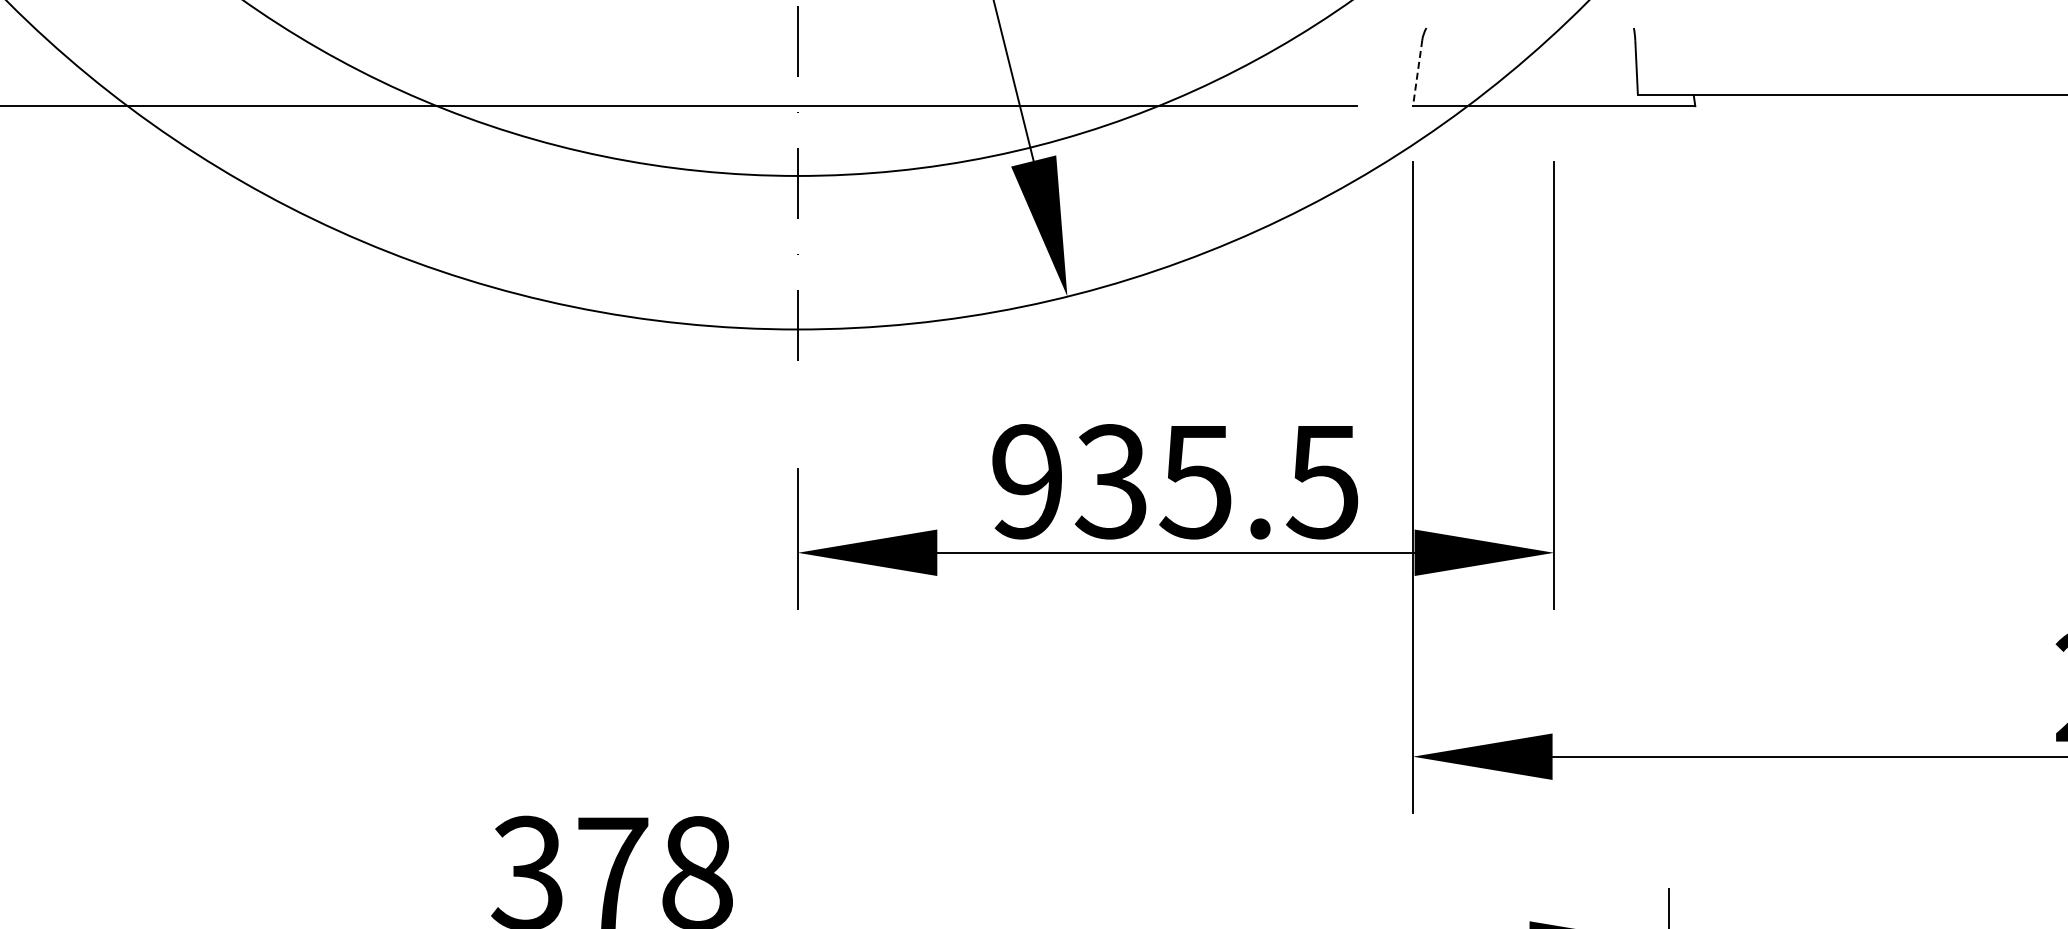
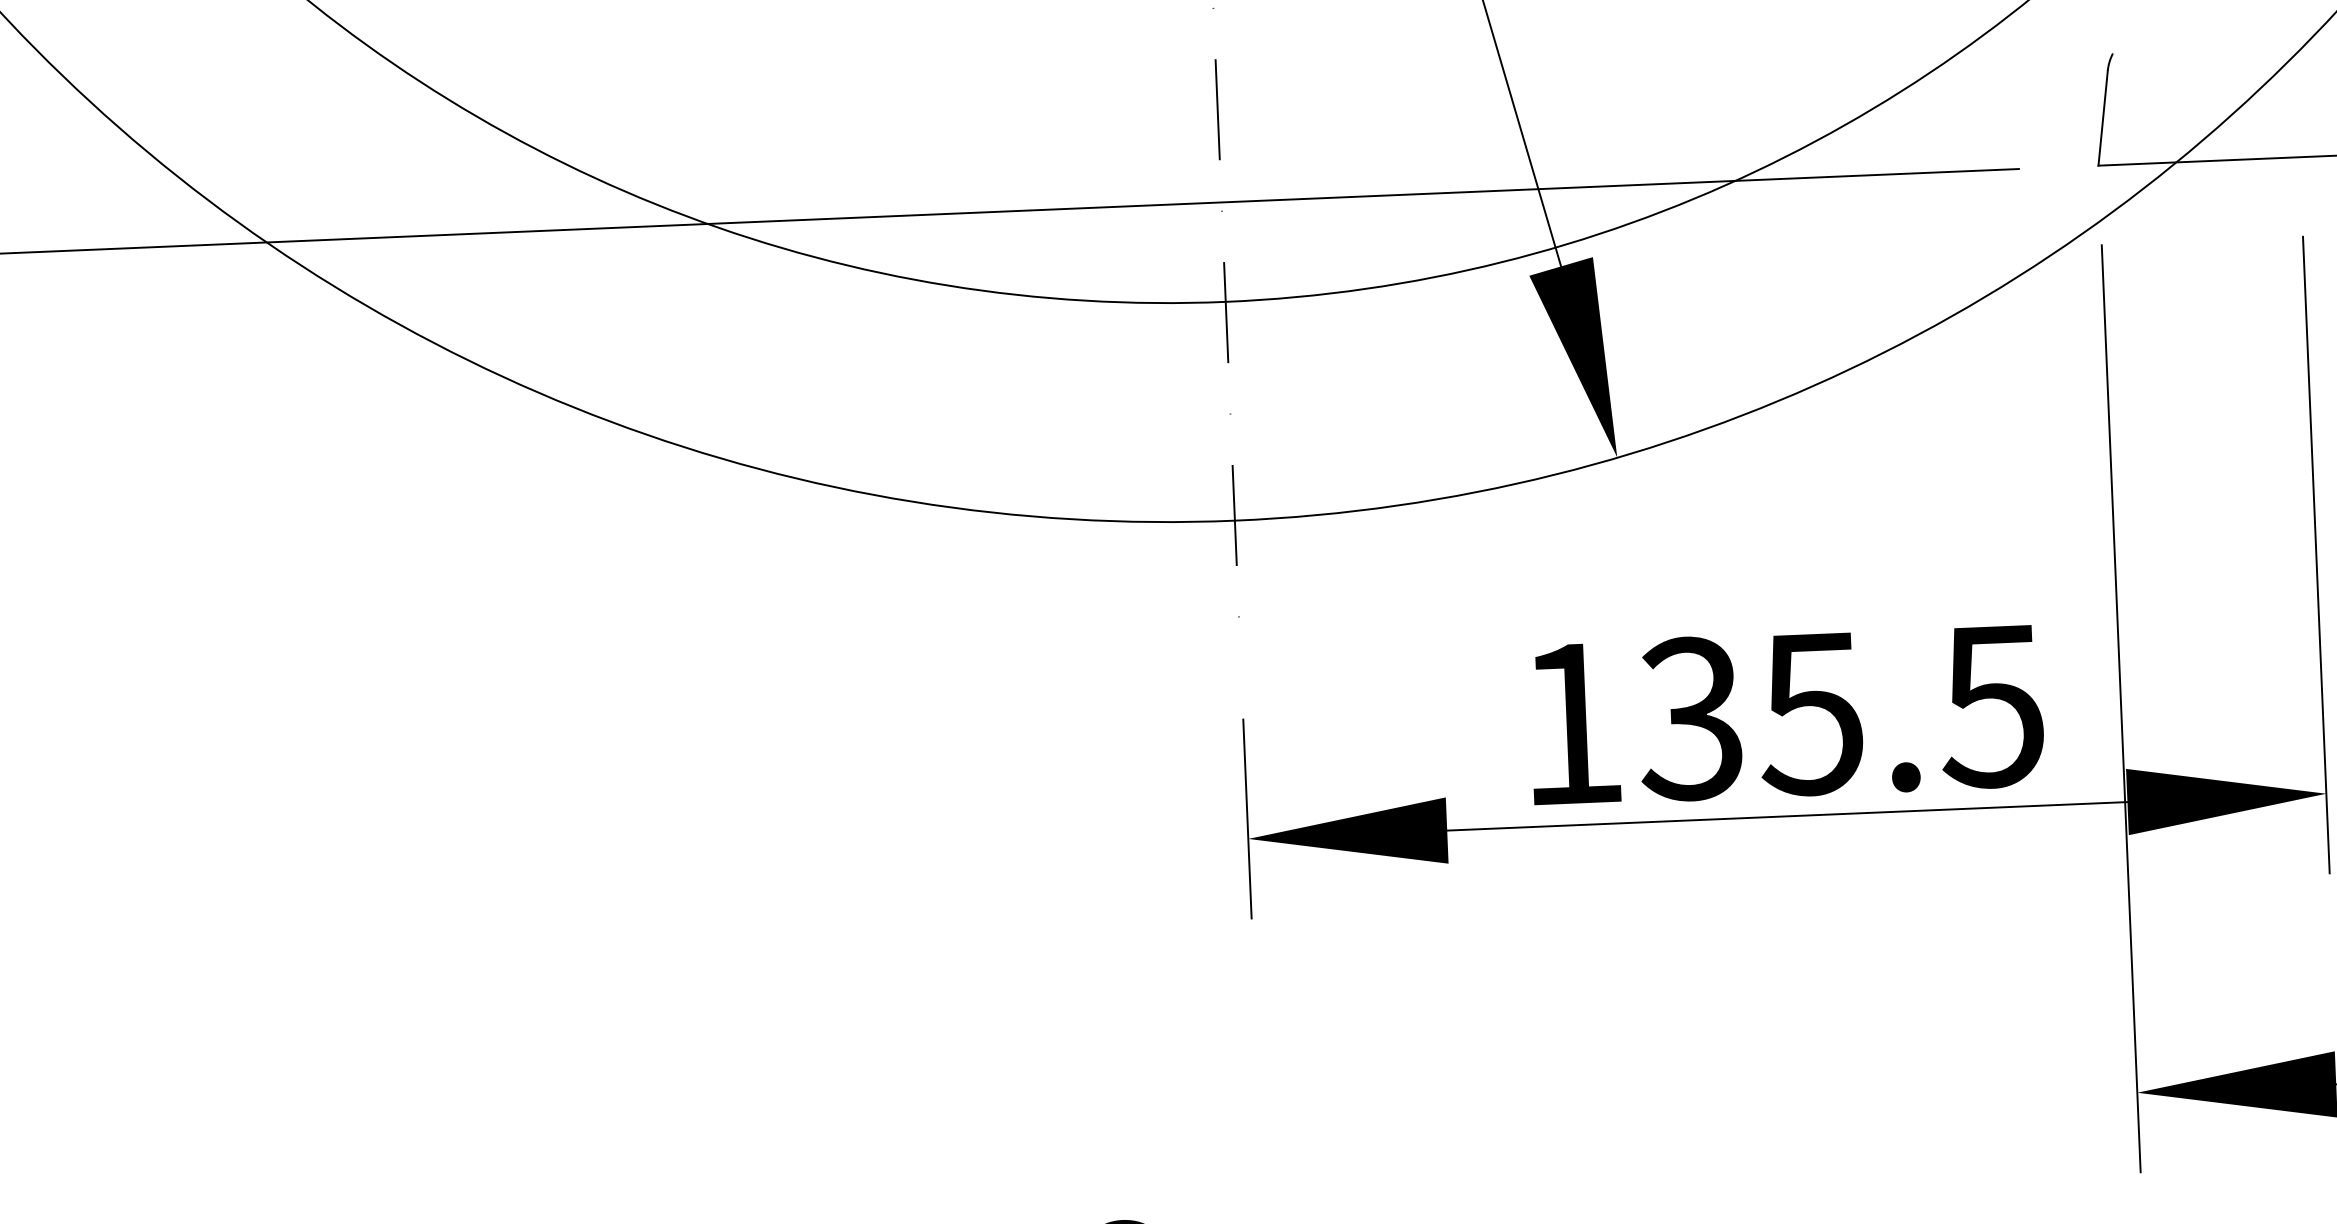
line: (1417, 73) -> (2102, 118), dashed -> solid
text: (1026, 481) -> (1570, 723), 935.5 -> 135.5

